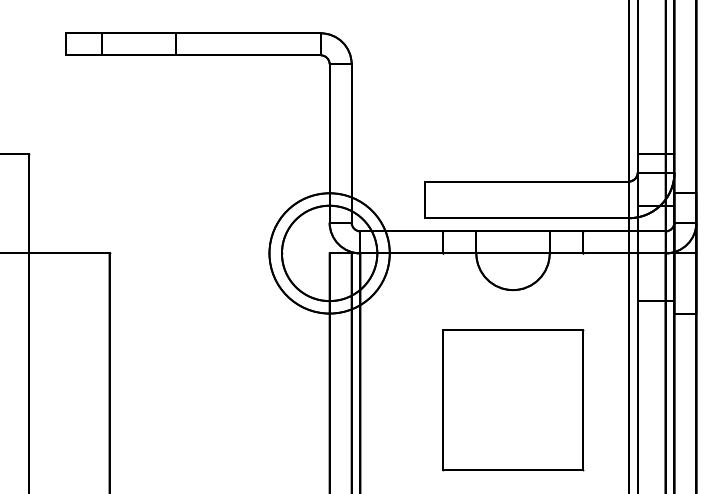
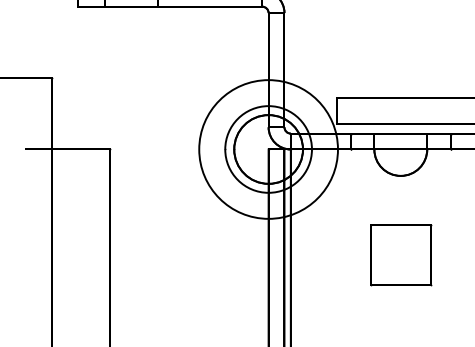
circle: (329, 253) -> (268, 149), size x1.6
part: (513, 400) -> (401, 255), size x0.6

